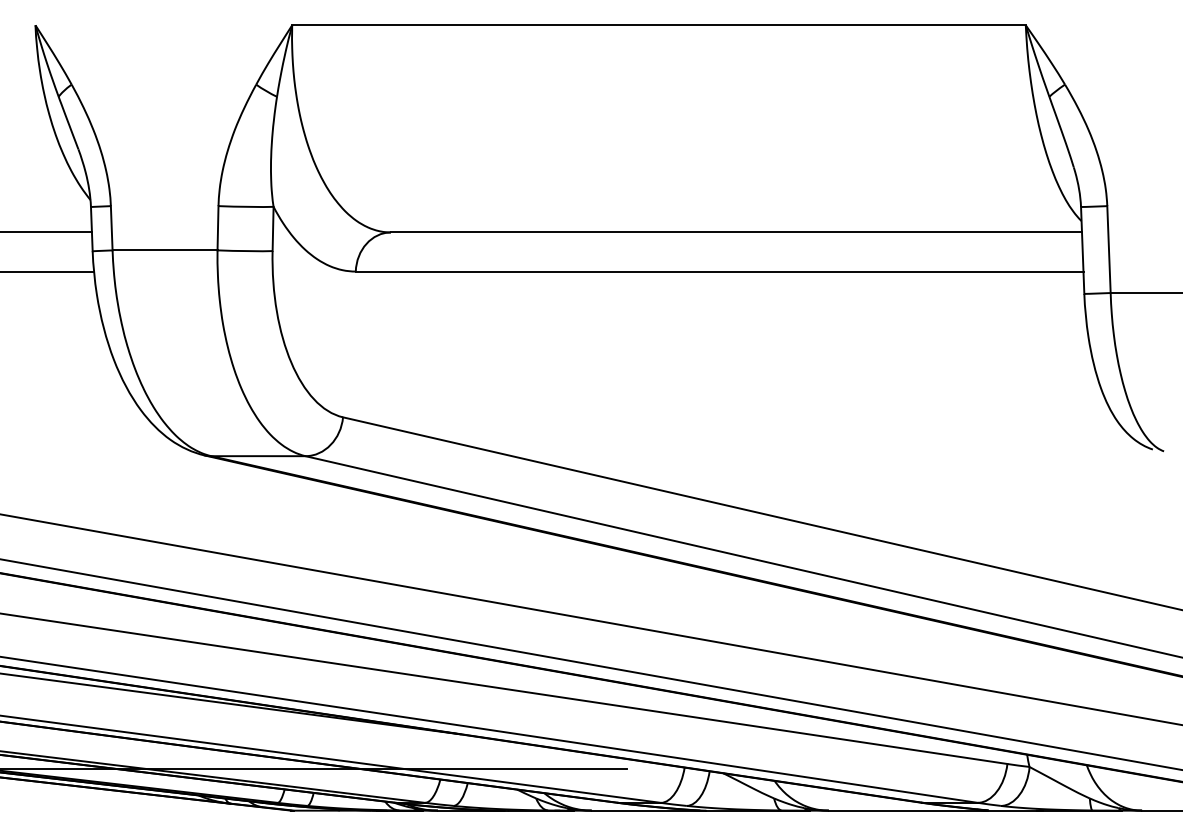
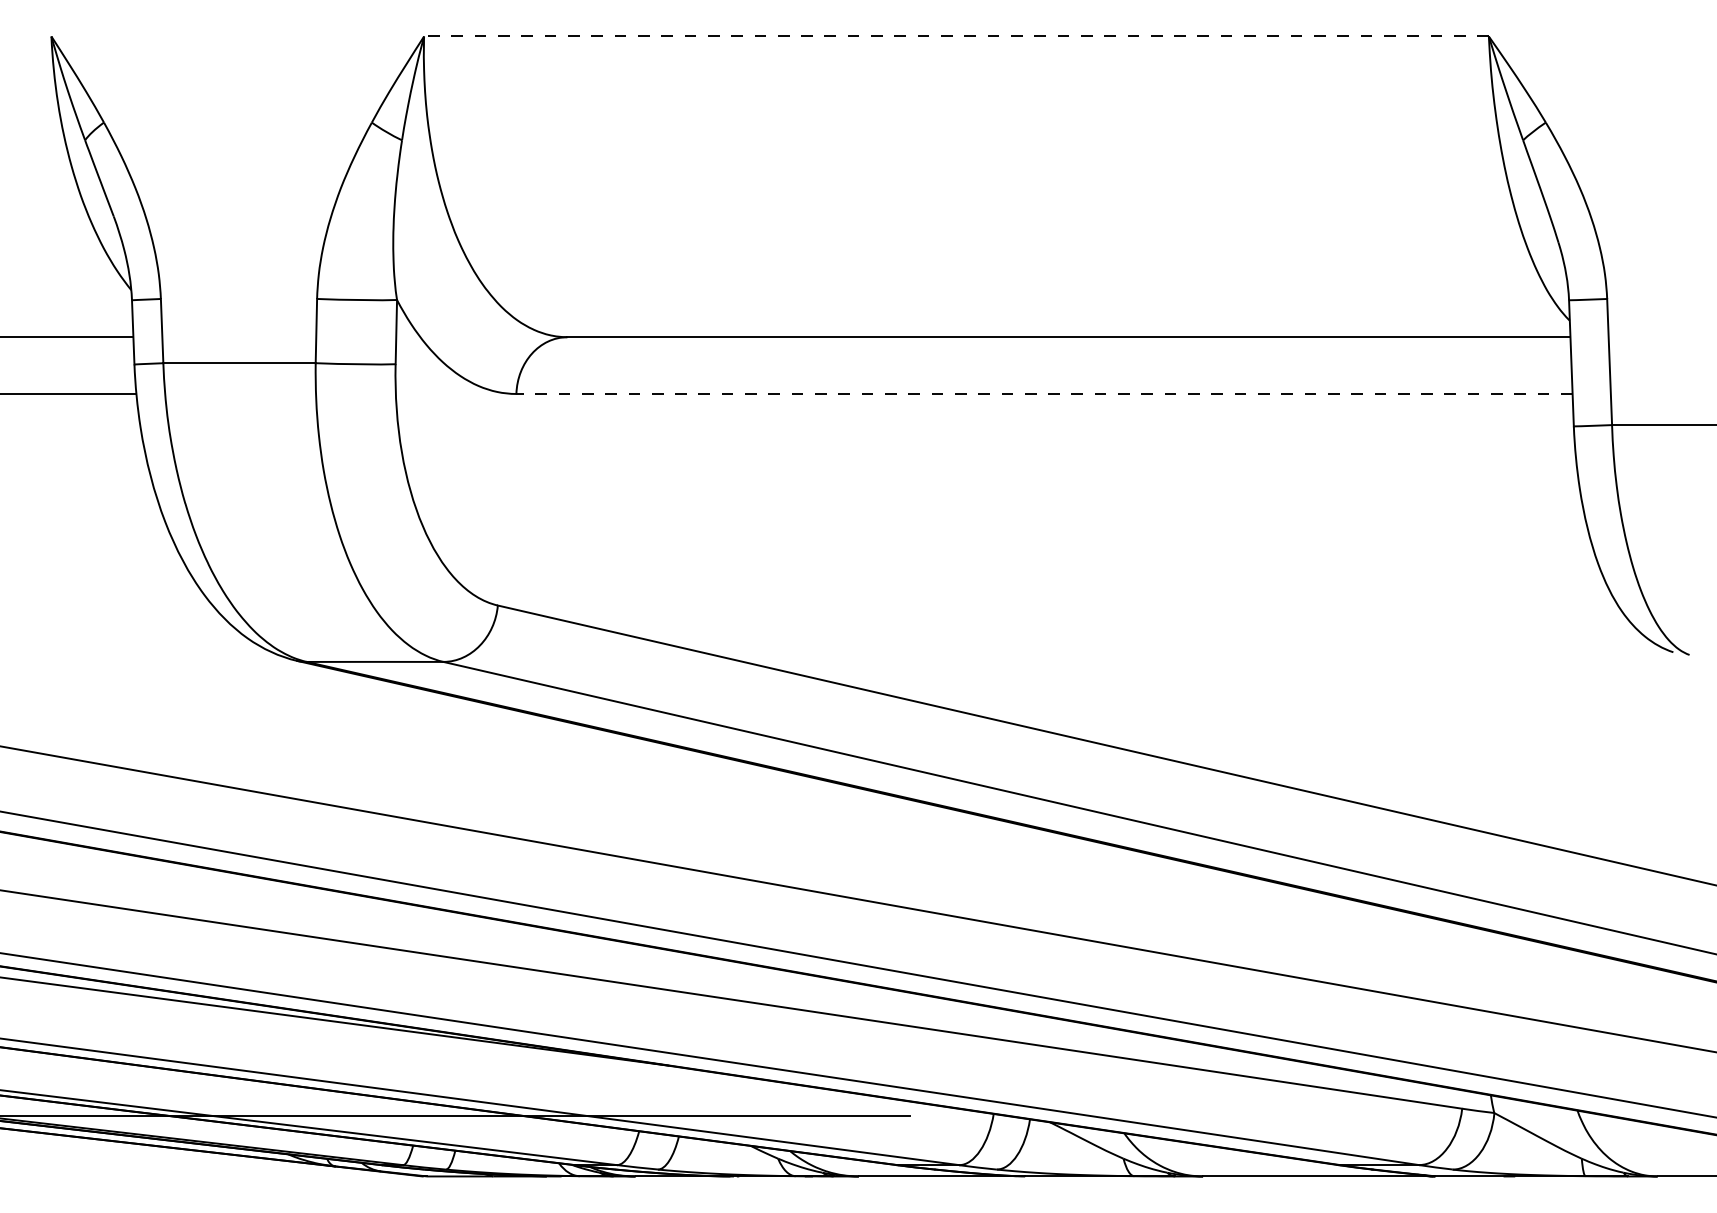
line: (659, 25) -> (957, 36), solid -> dashed
line: (719, 271) -> (1044, 393), solid -> dashed

